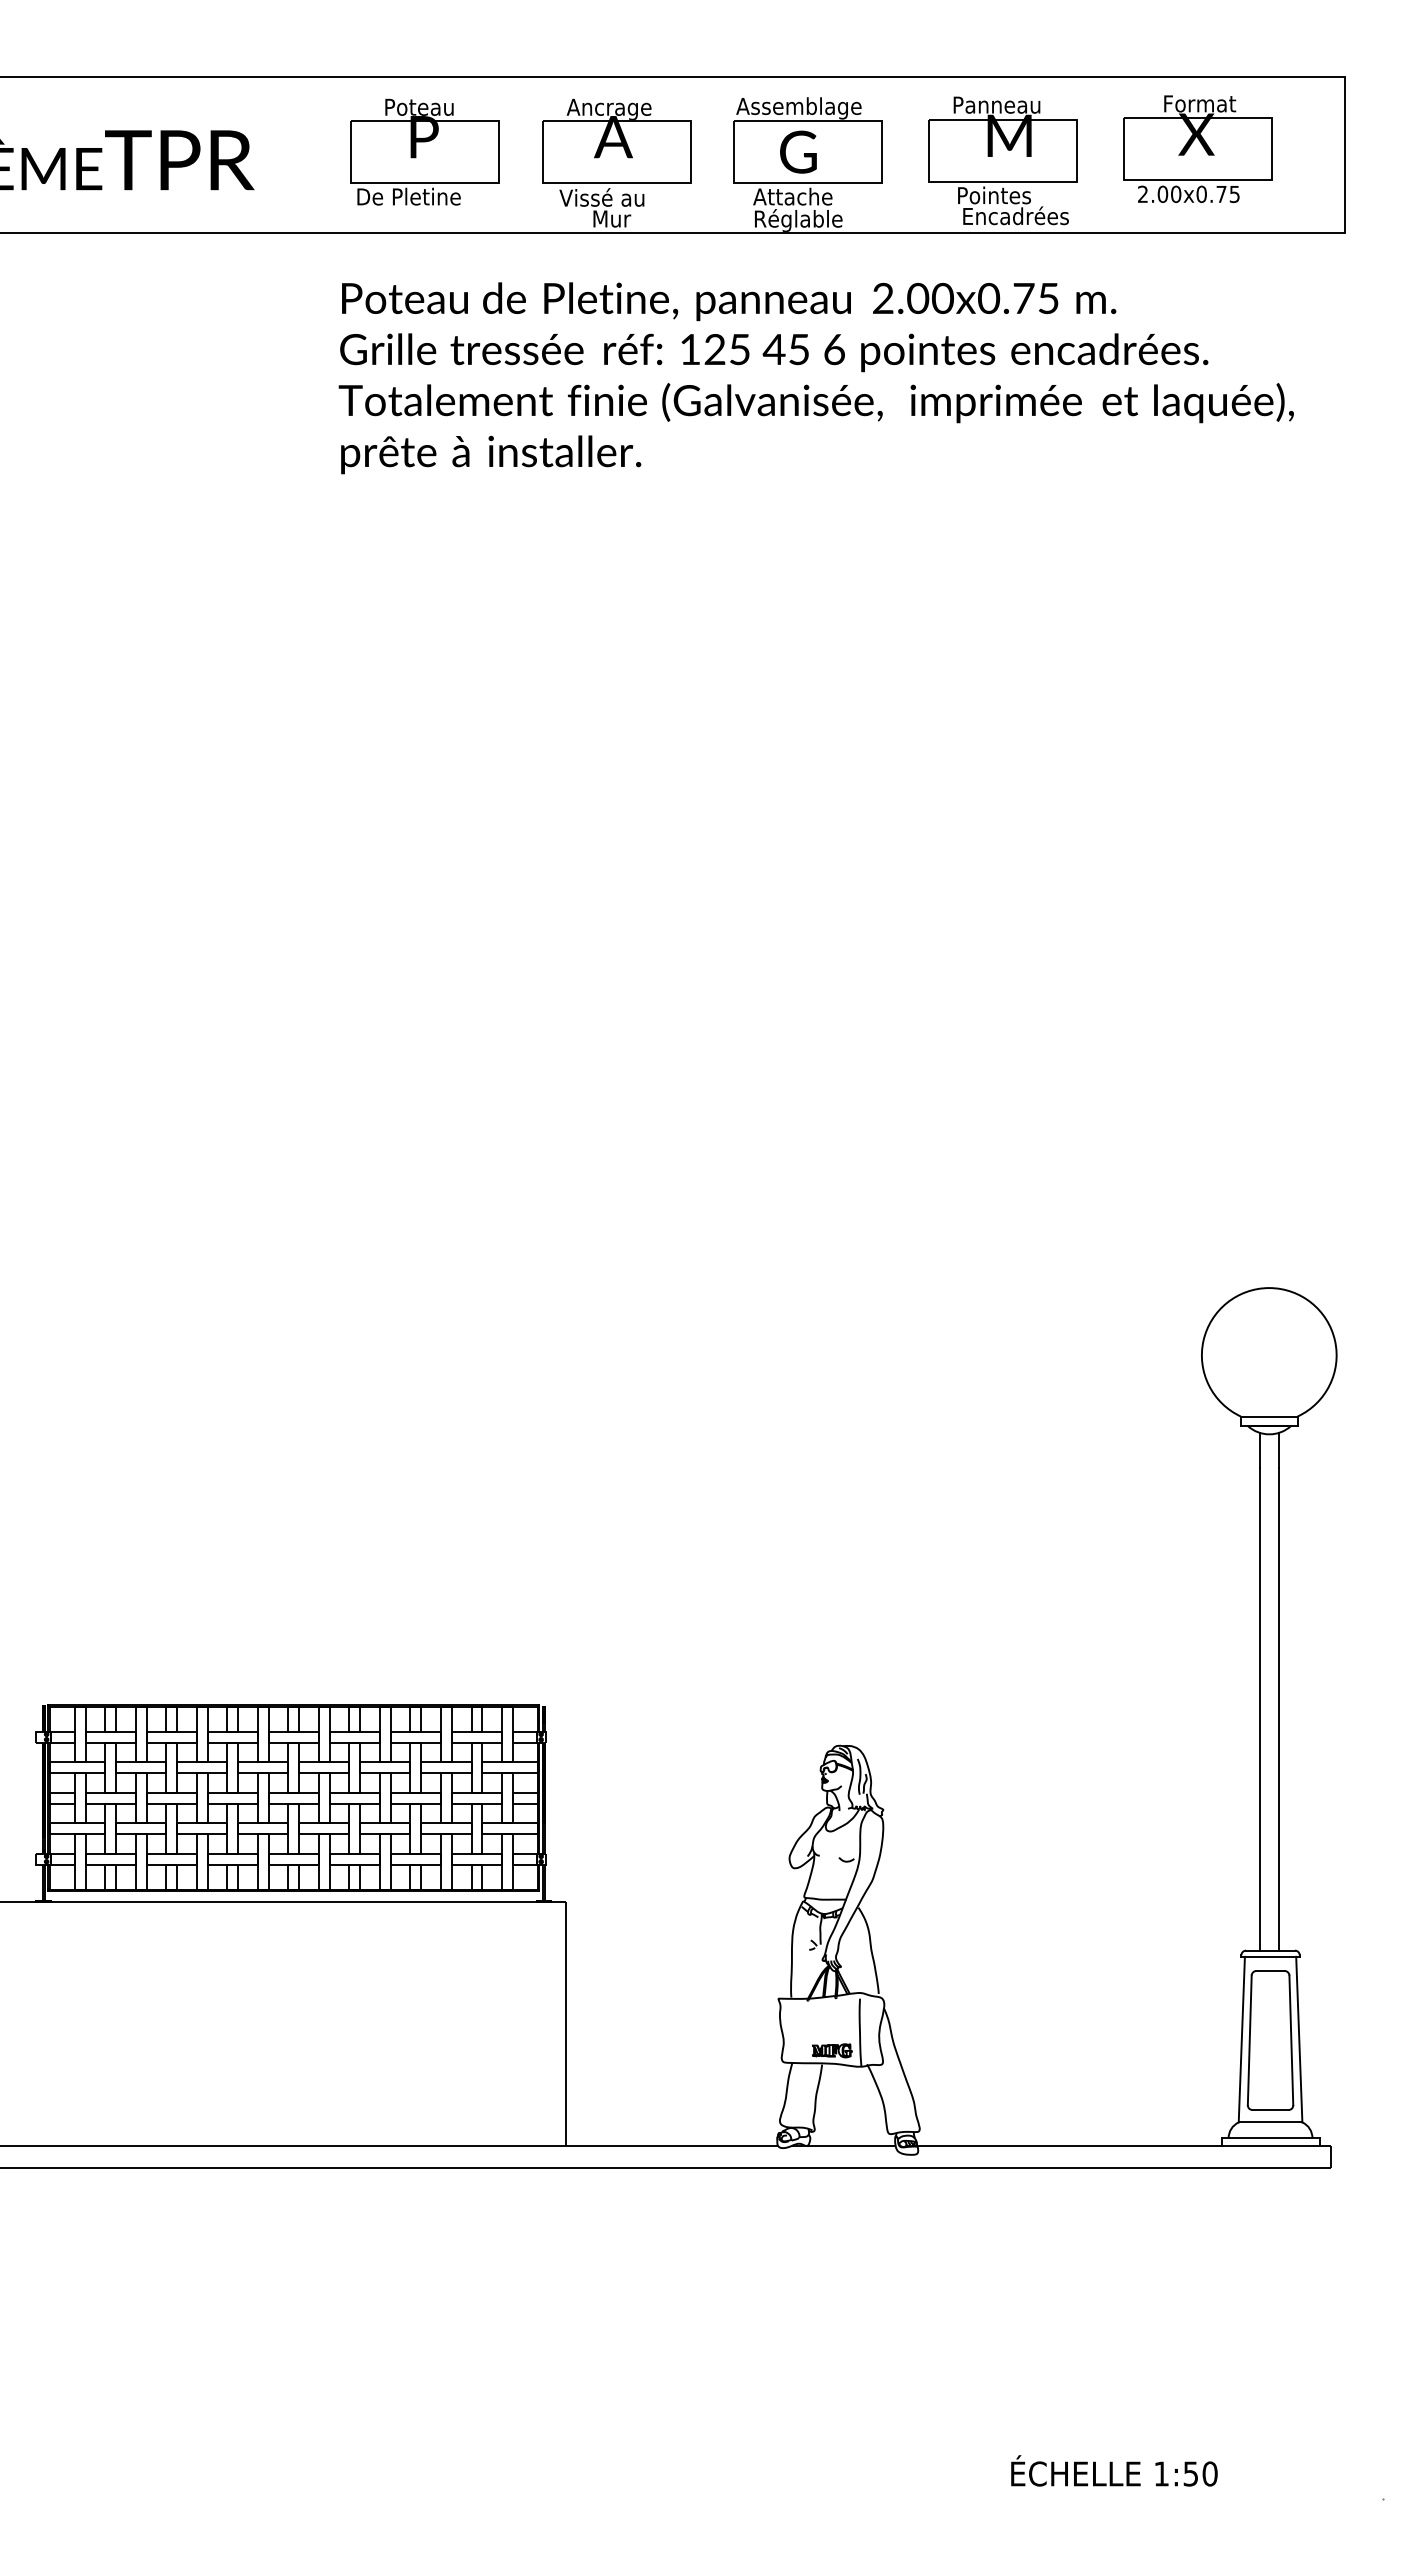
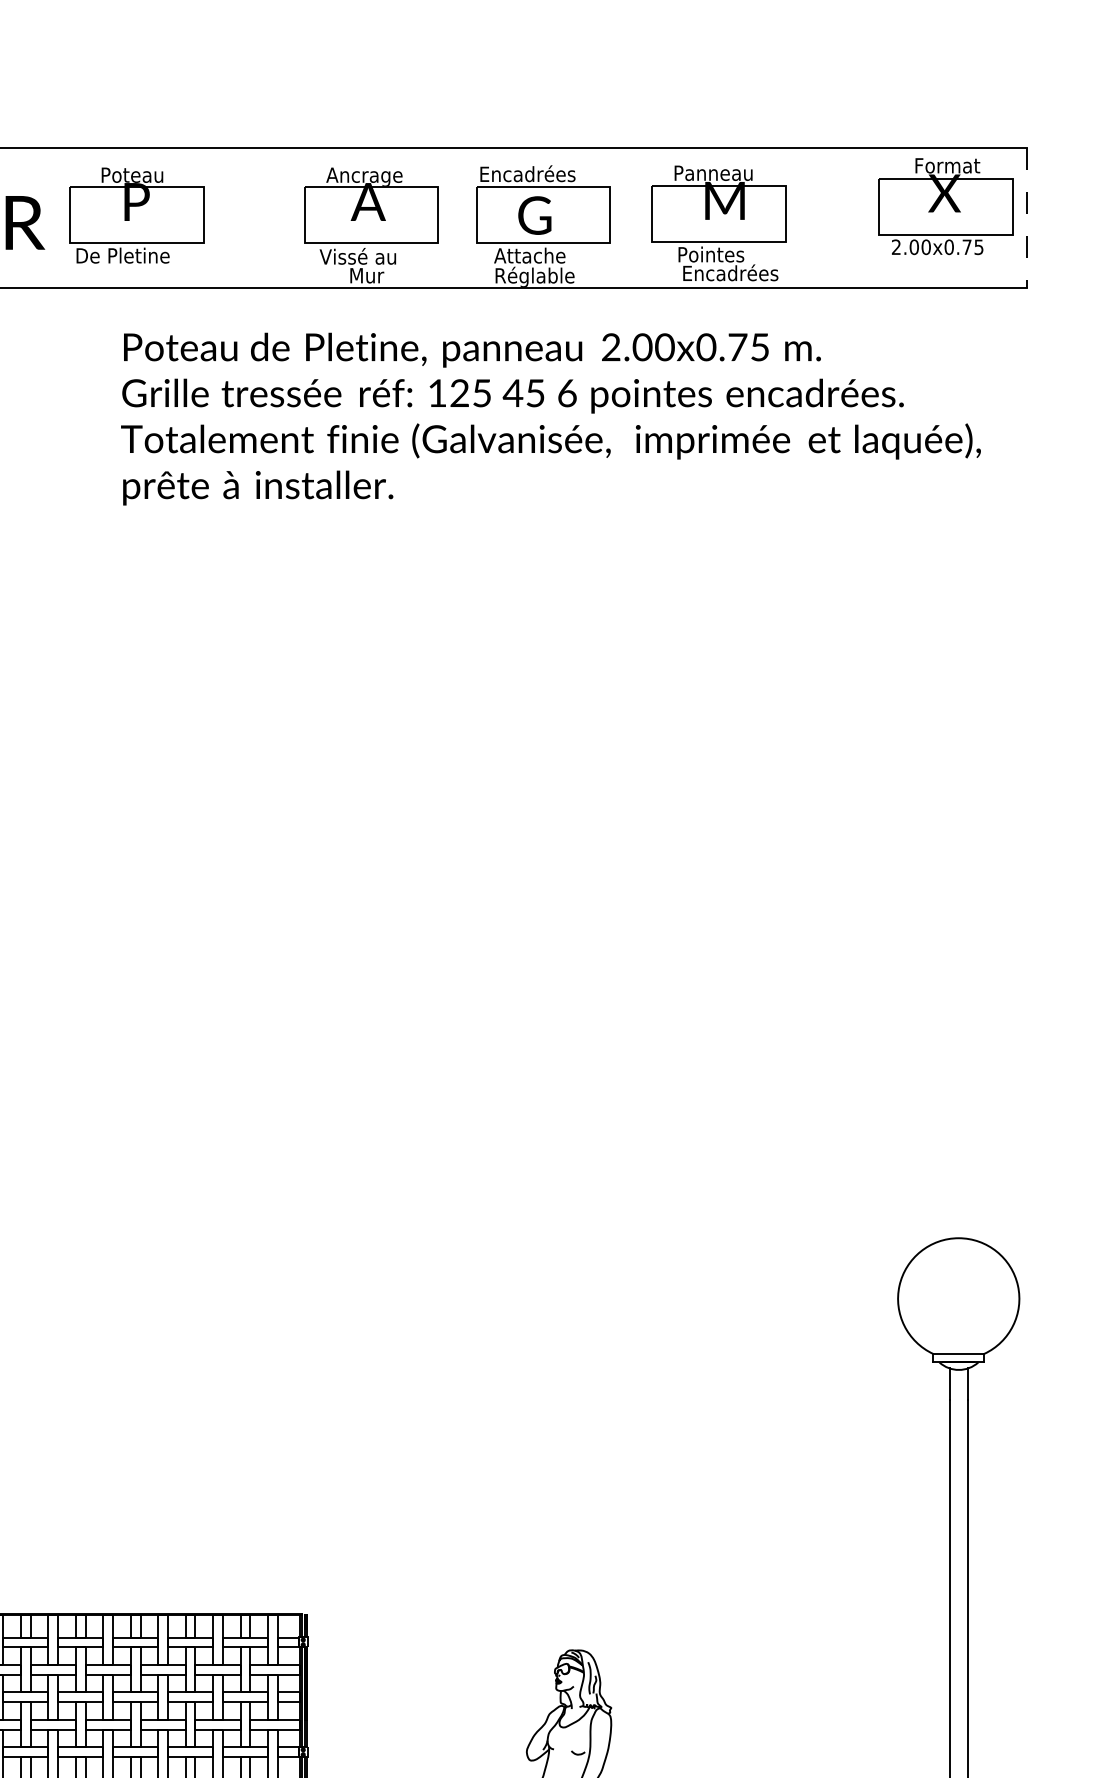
text: (798, 107) -> (534, 175), Assemblage -> Encadrées
part: (1197, 148) -> (945, 205), moved
part: (424, 151) -> (136, 214), moved
line: (1345, 154) -> (1027, 217), solid -> dashed

